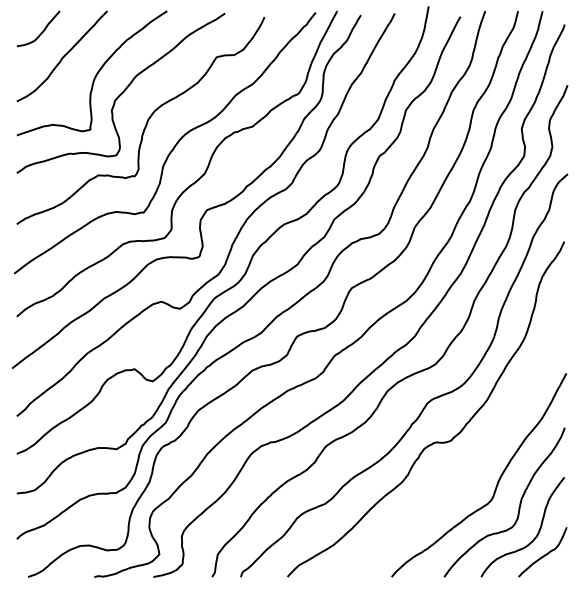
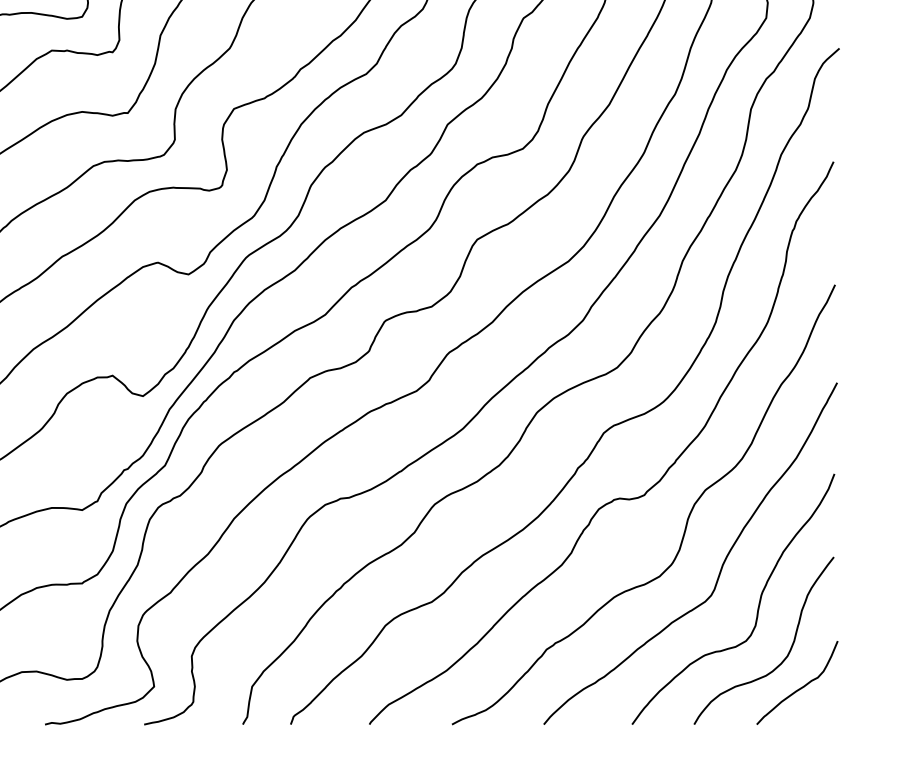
curve: (476, 454) -> (686, 518), added

